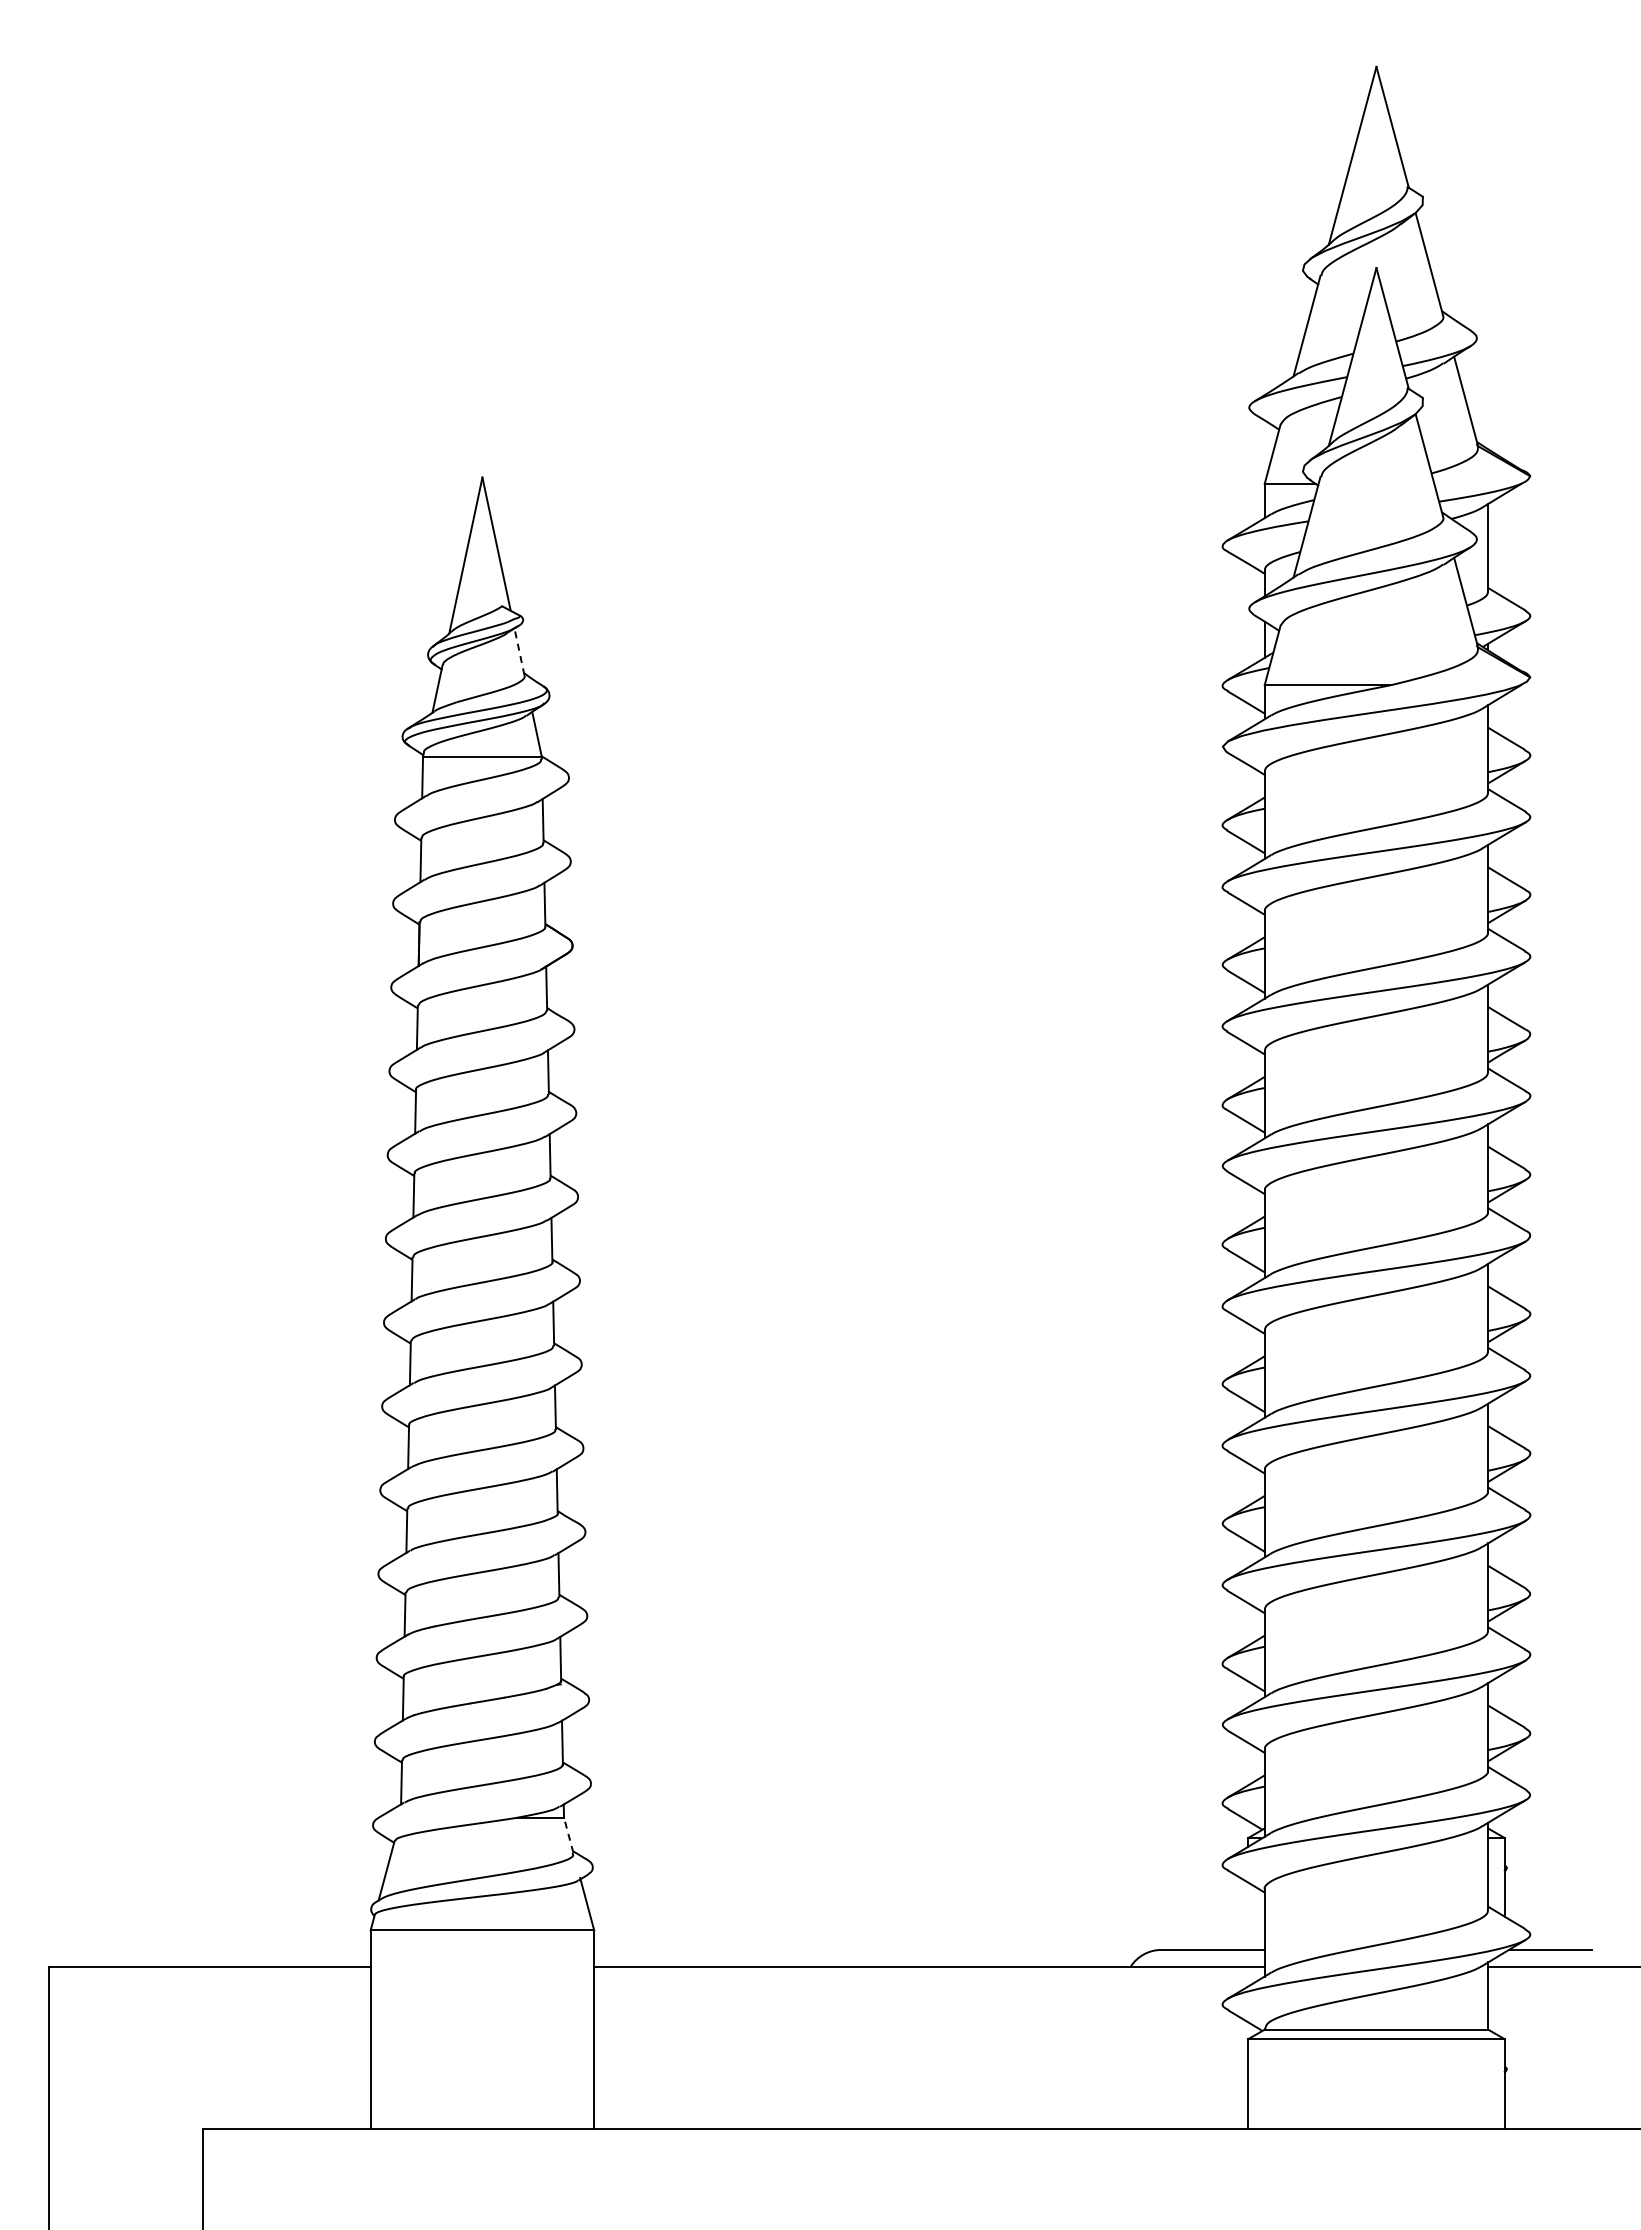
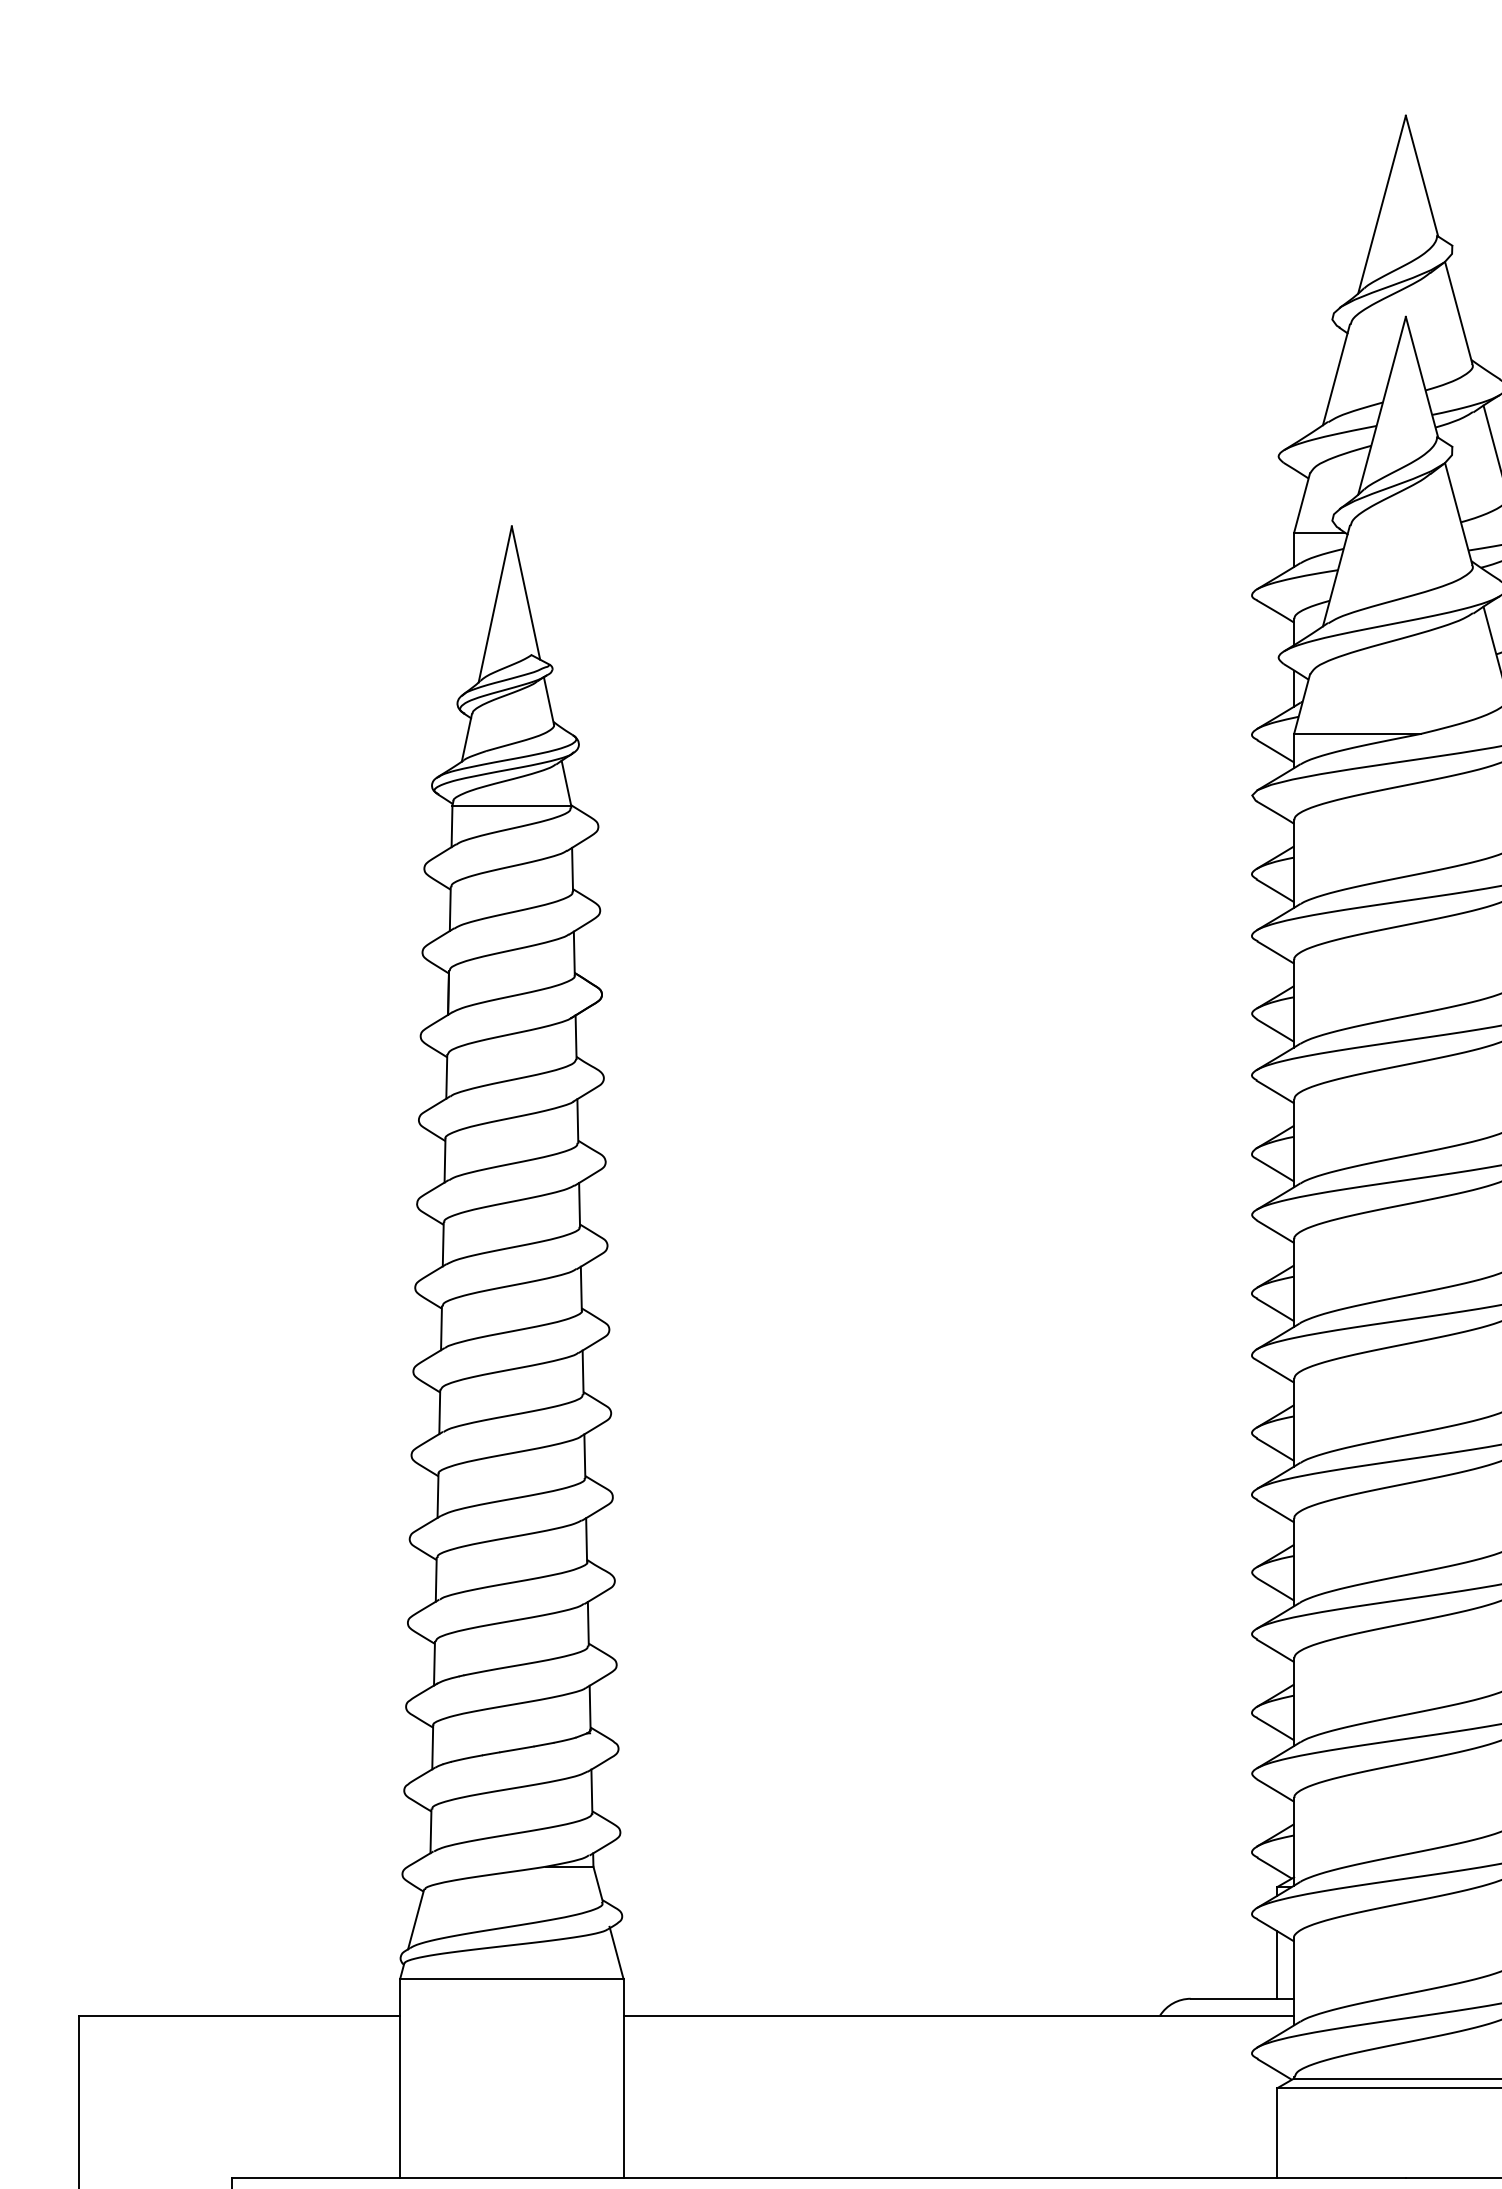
line: (519, 651) -> (548, 700), dashed -> solid
line: (568, 1834) -> (597, 1883), dashed -> solid
line: (1247, 1915) -> (1276, 1964), added

